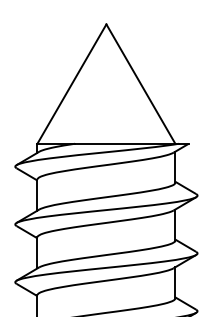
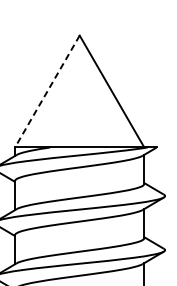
line: (71, 84) -> (46, 91), solid -> dashed

